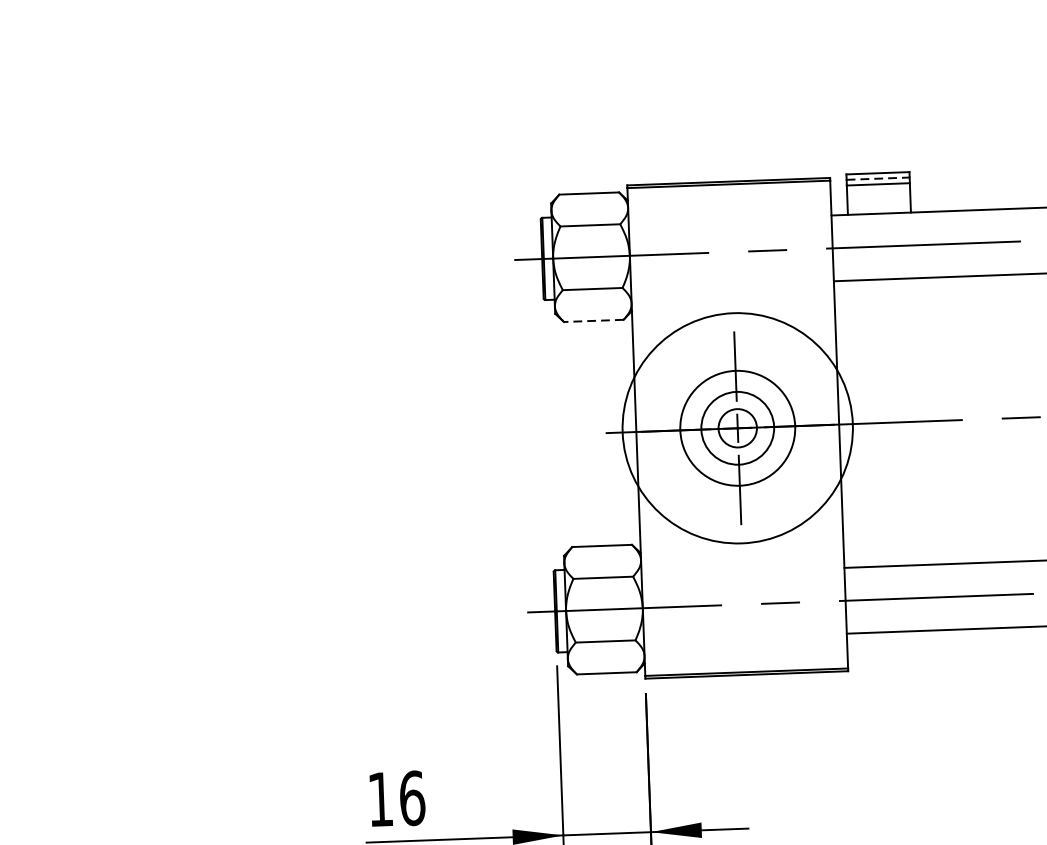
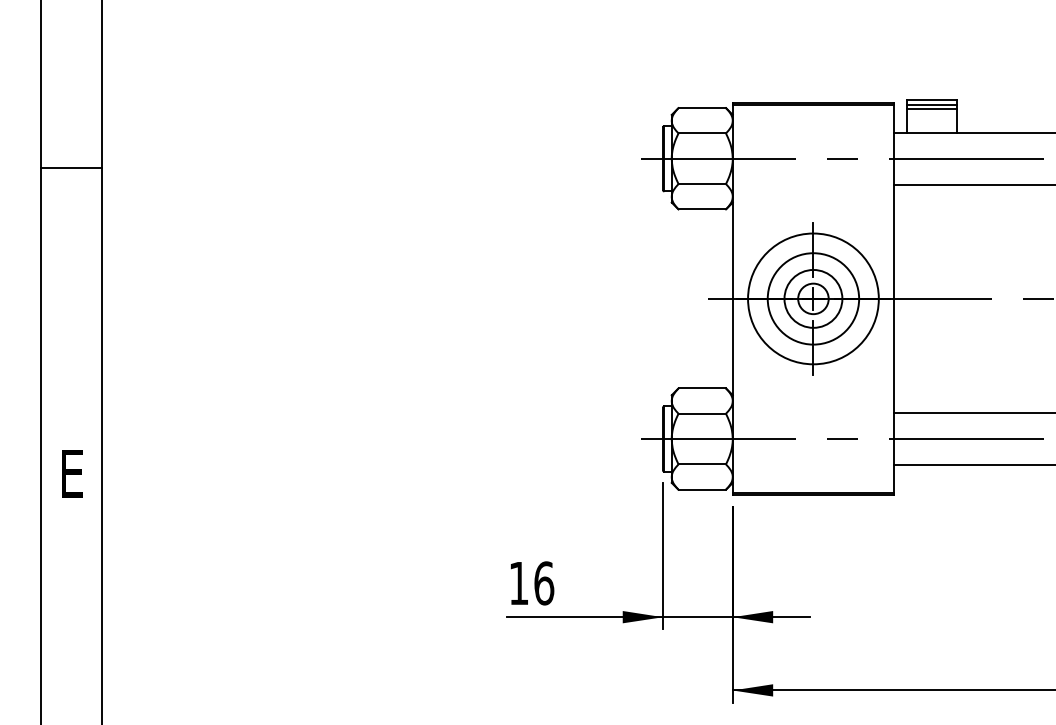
line: (878, 178) -> (932, 104), dashed -> solid
line: (594, 321) -> (702, 209), dashed -> solid
circle: (737, 427) -> (813, 298), size x0.71

